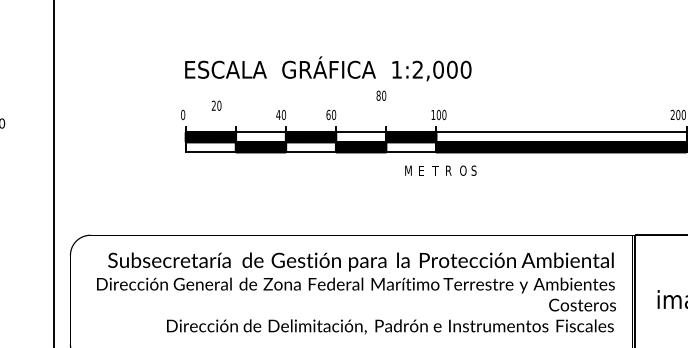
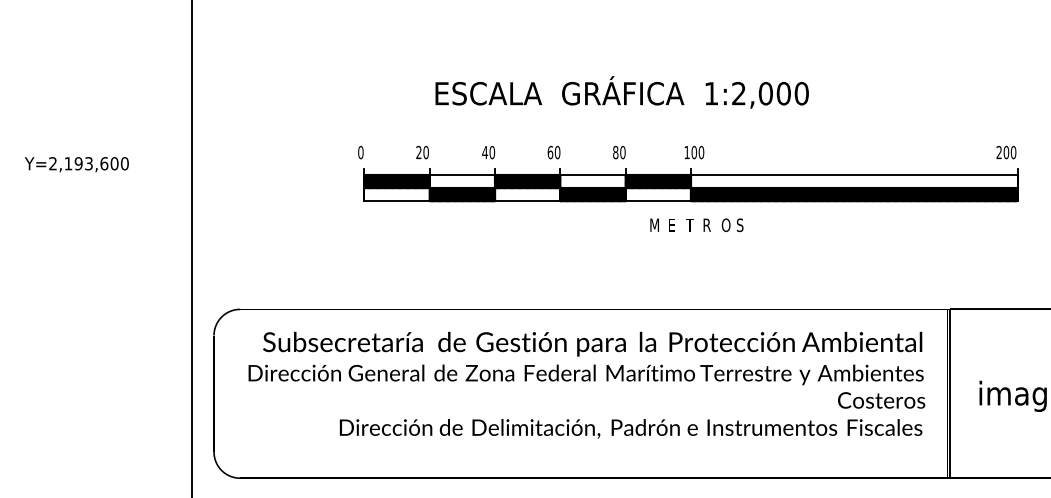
text: (327, 68) -> (621, 92), moved
text: (381, 95) -> (619, 152), moved
text: (216, 105) -> (422, 152), moved

